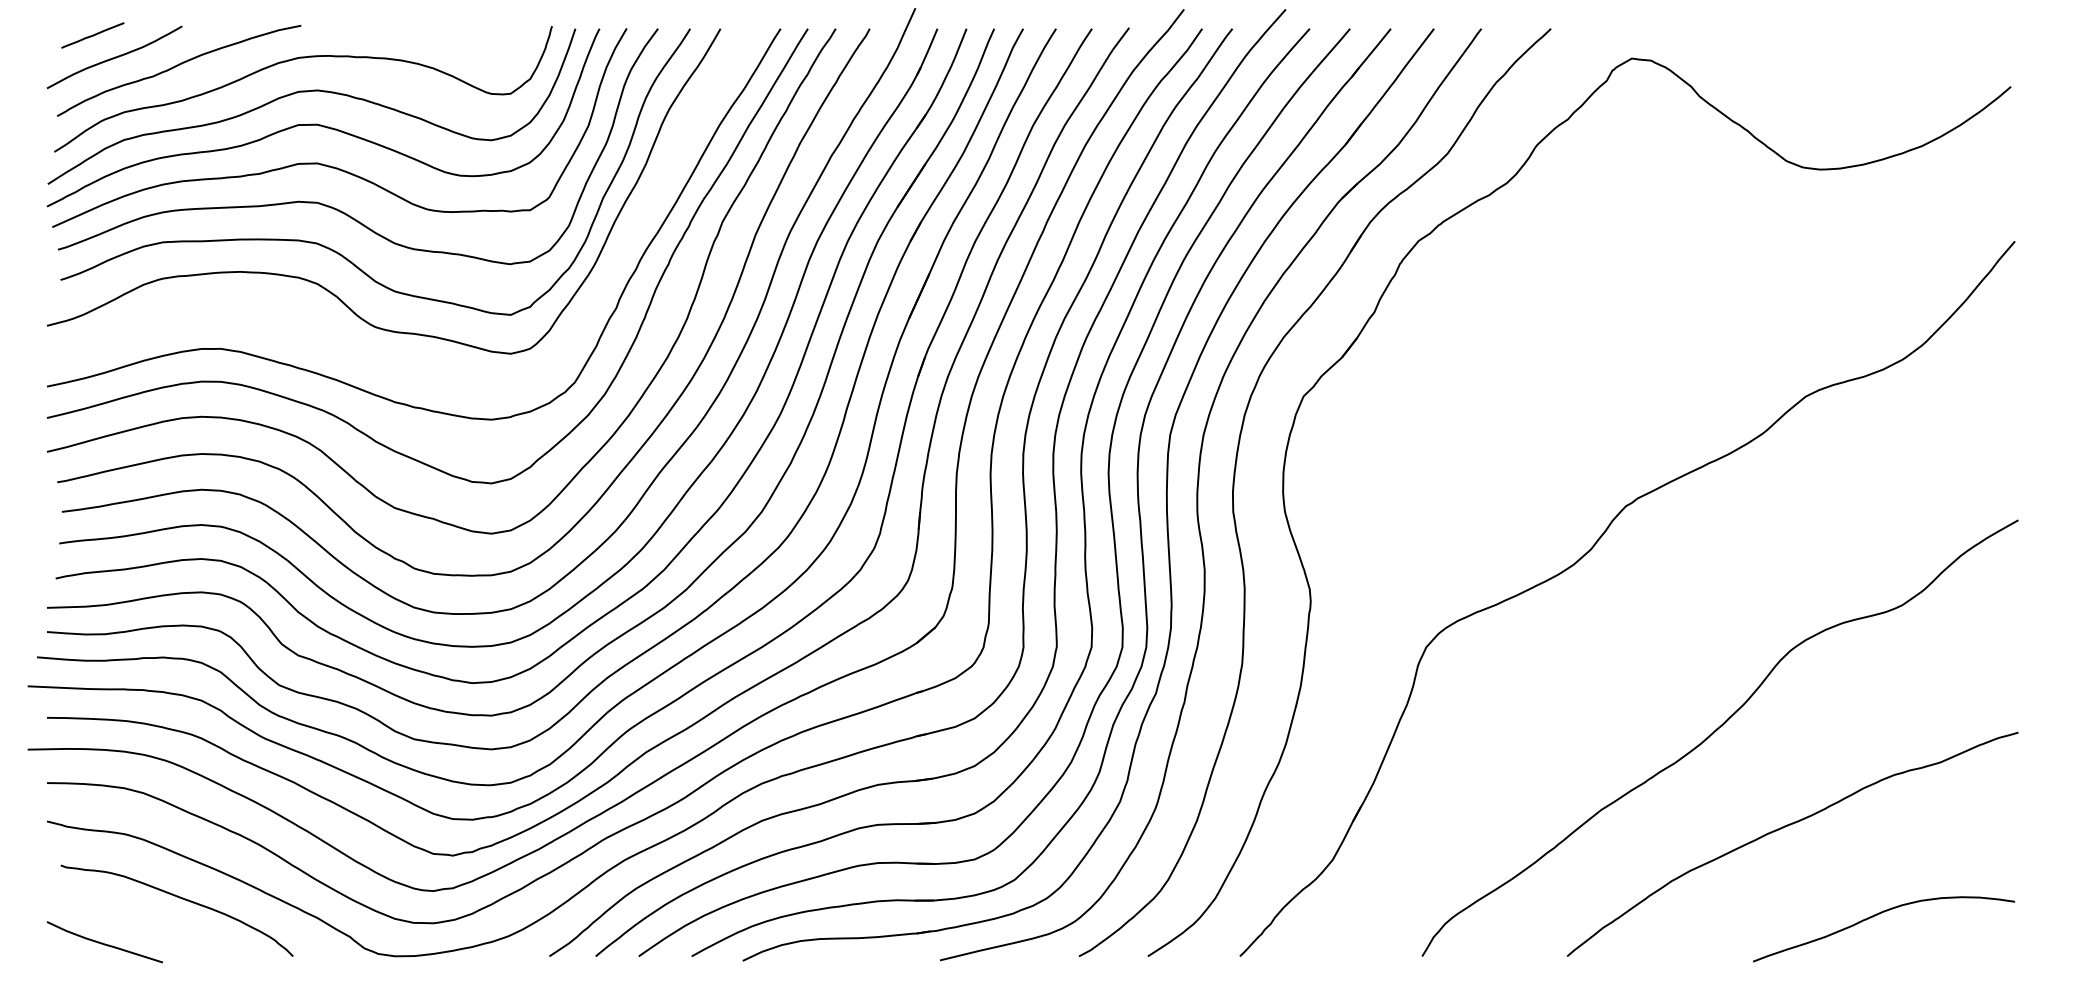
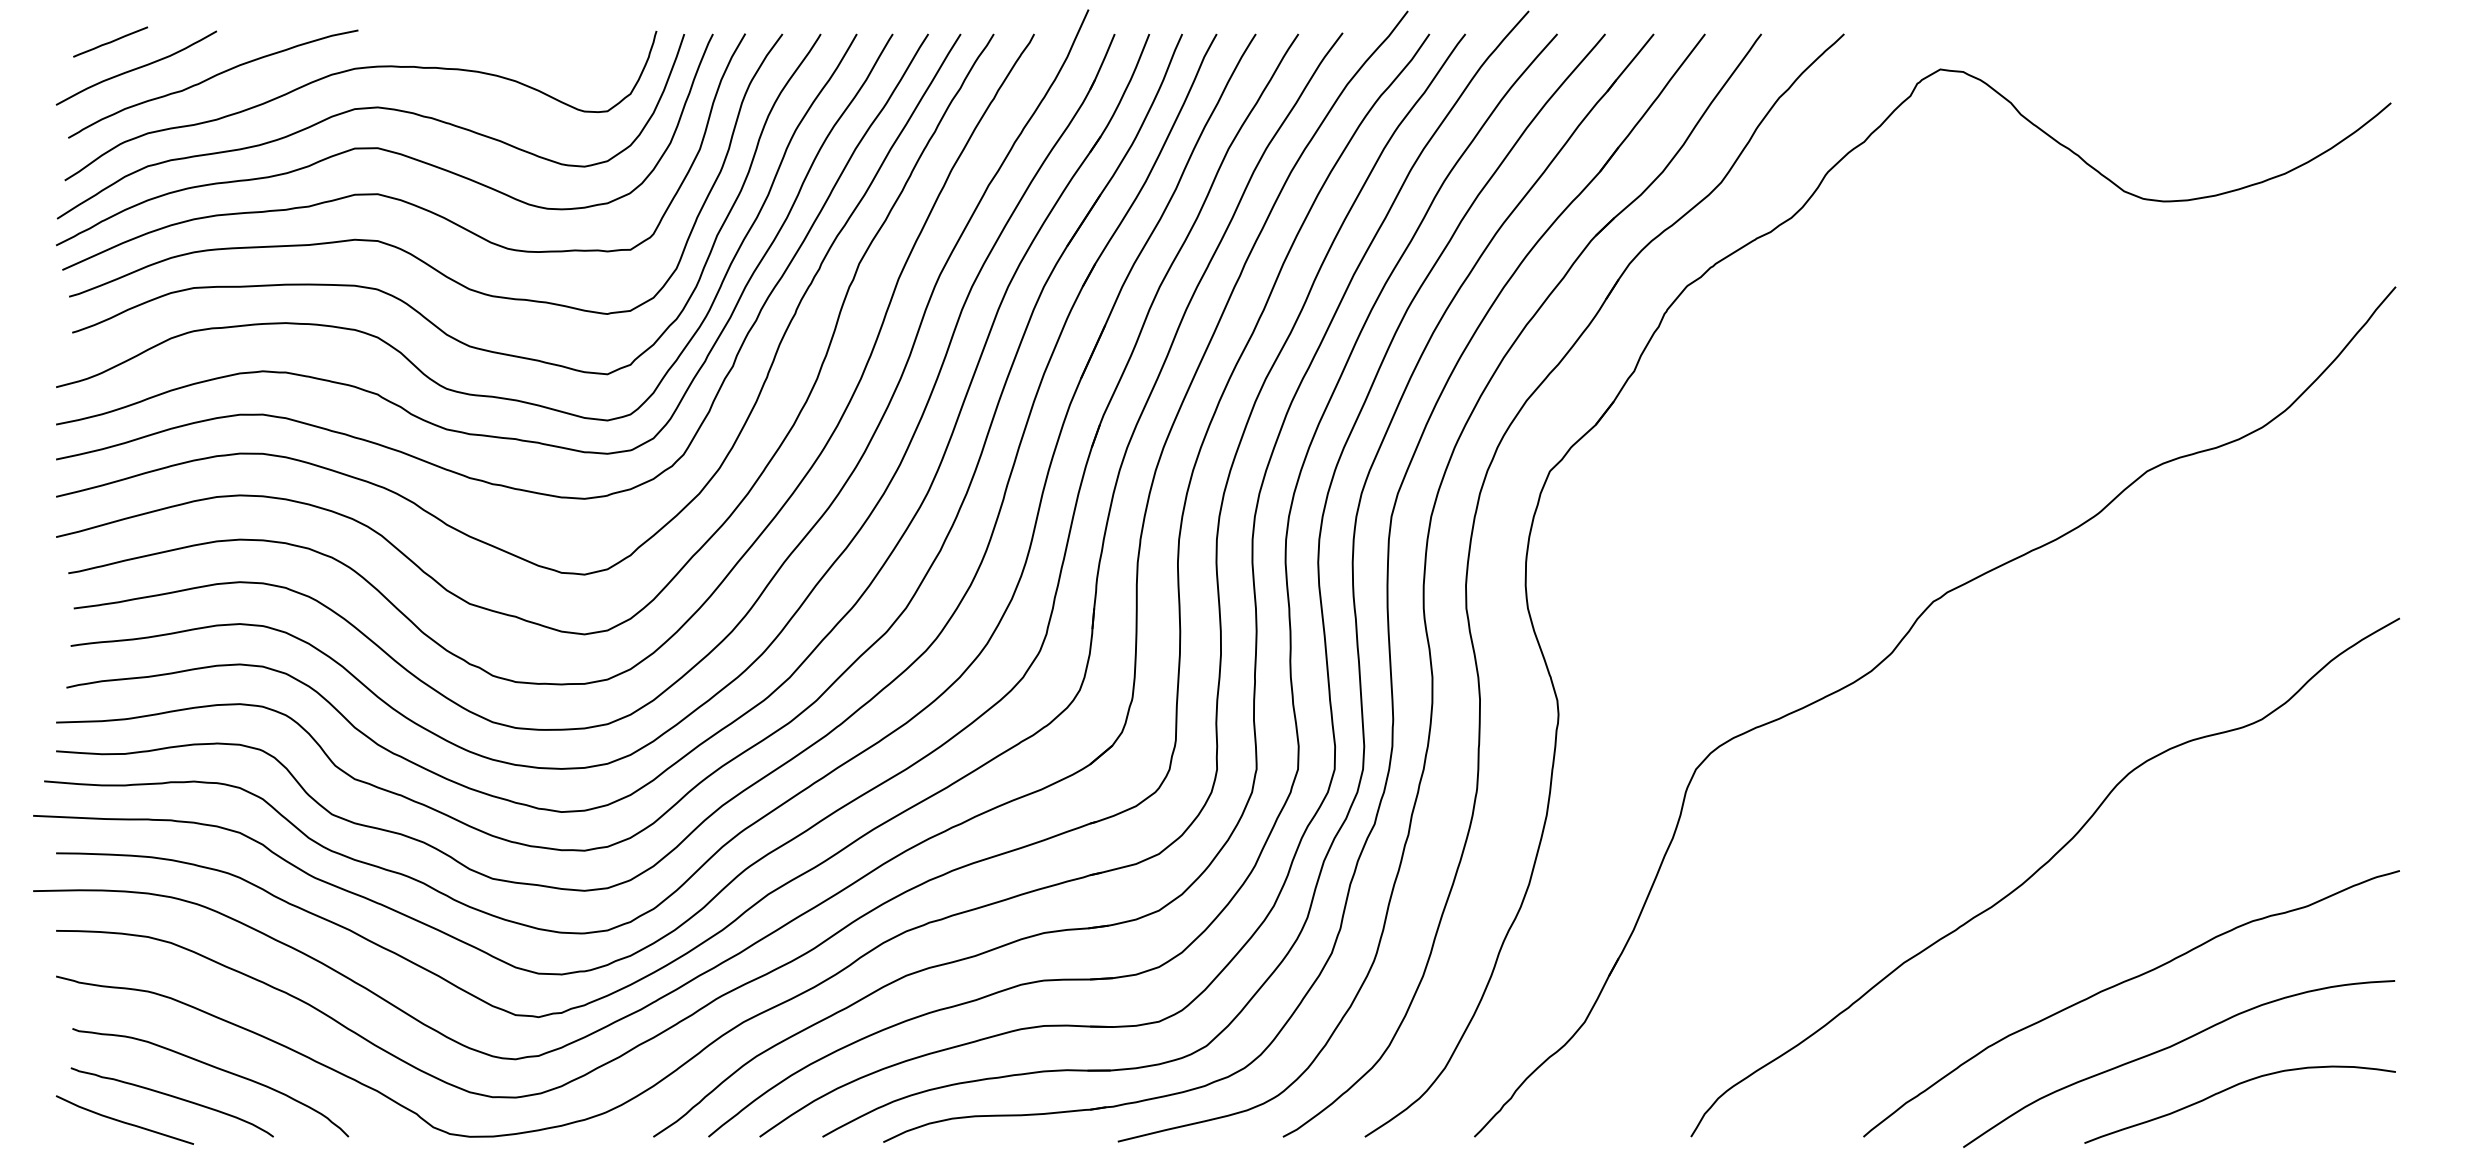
curve: (333, 339) -> (396, 403), added
curve: (1828, 880) -> (2174, 1046), added
curve: (145, 923) -> (173, 1097), added

